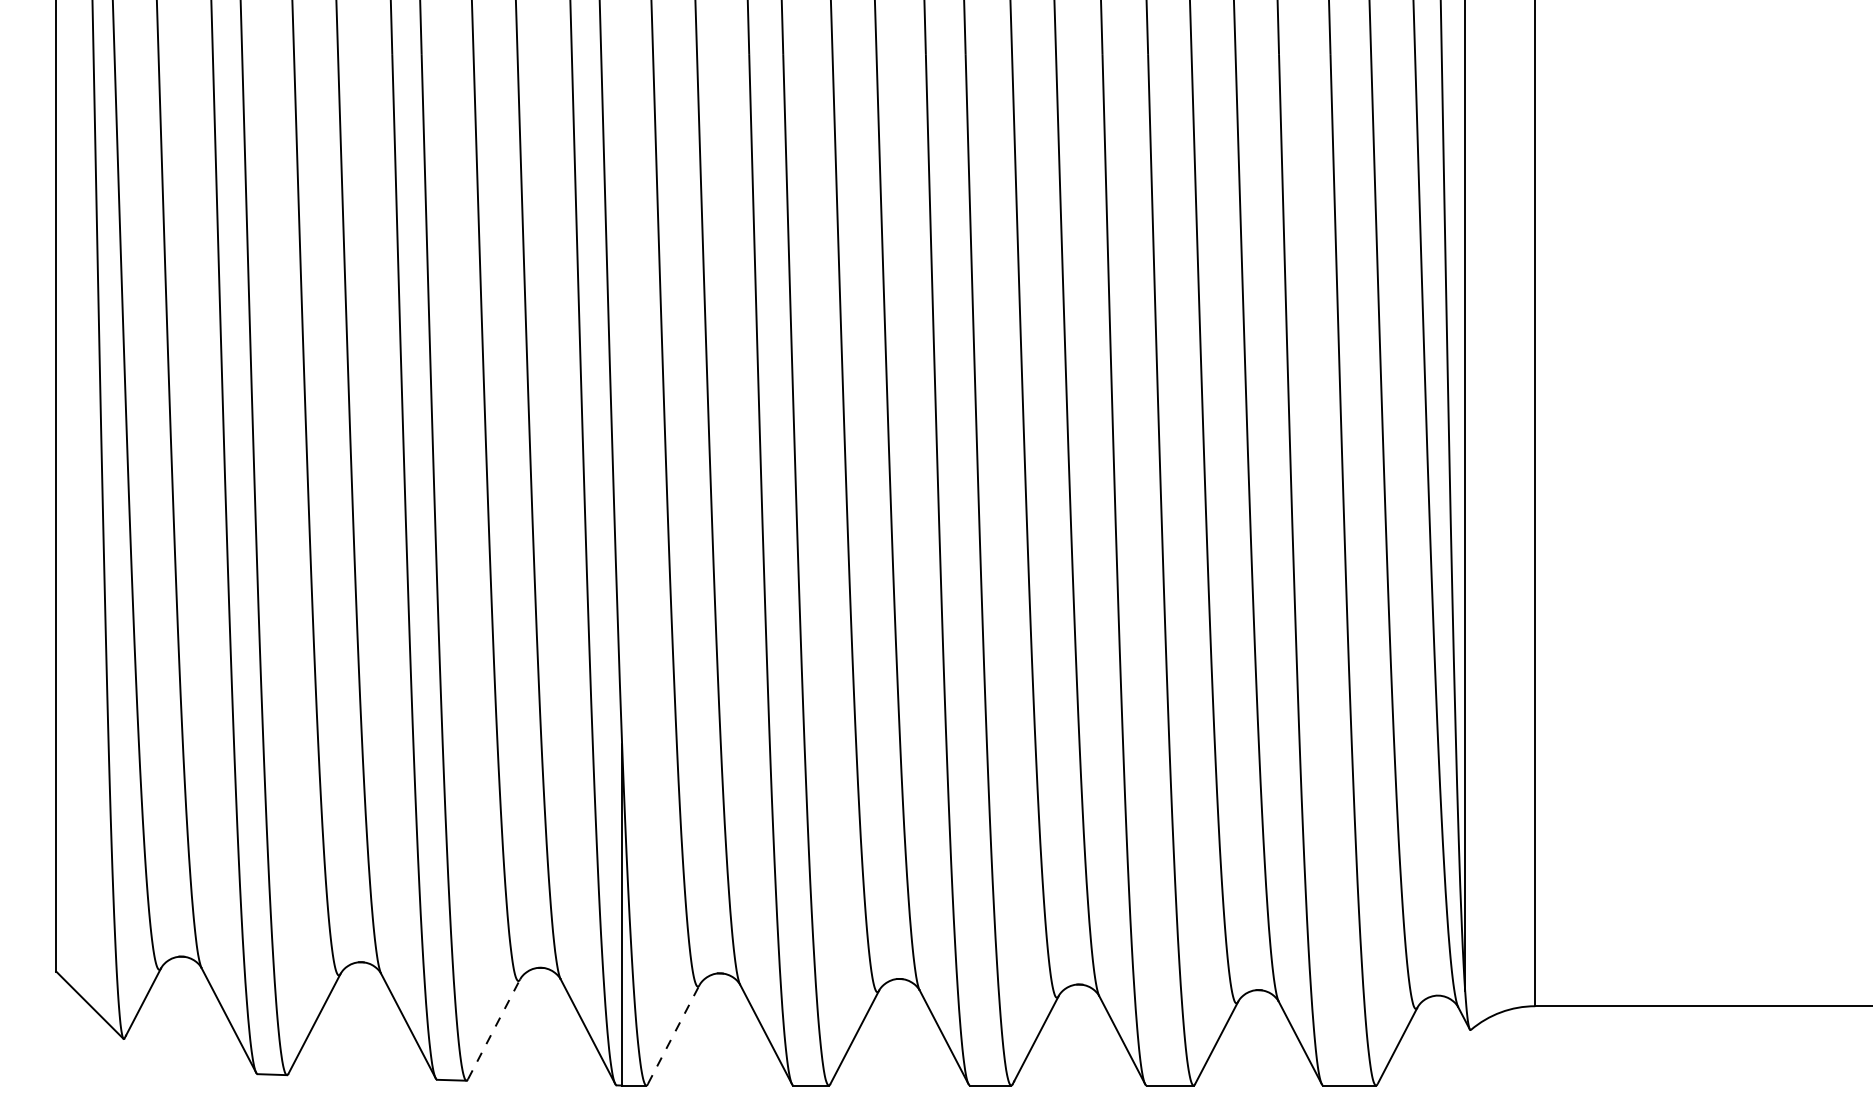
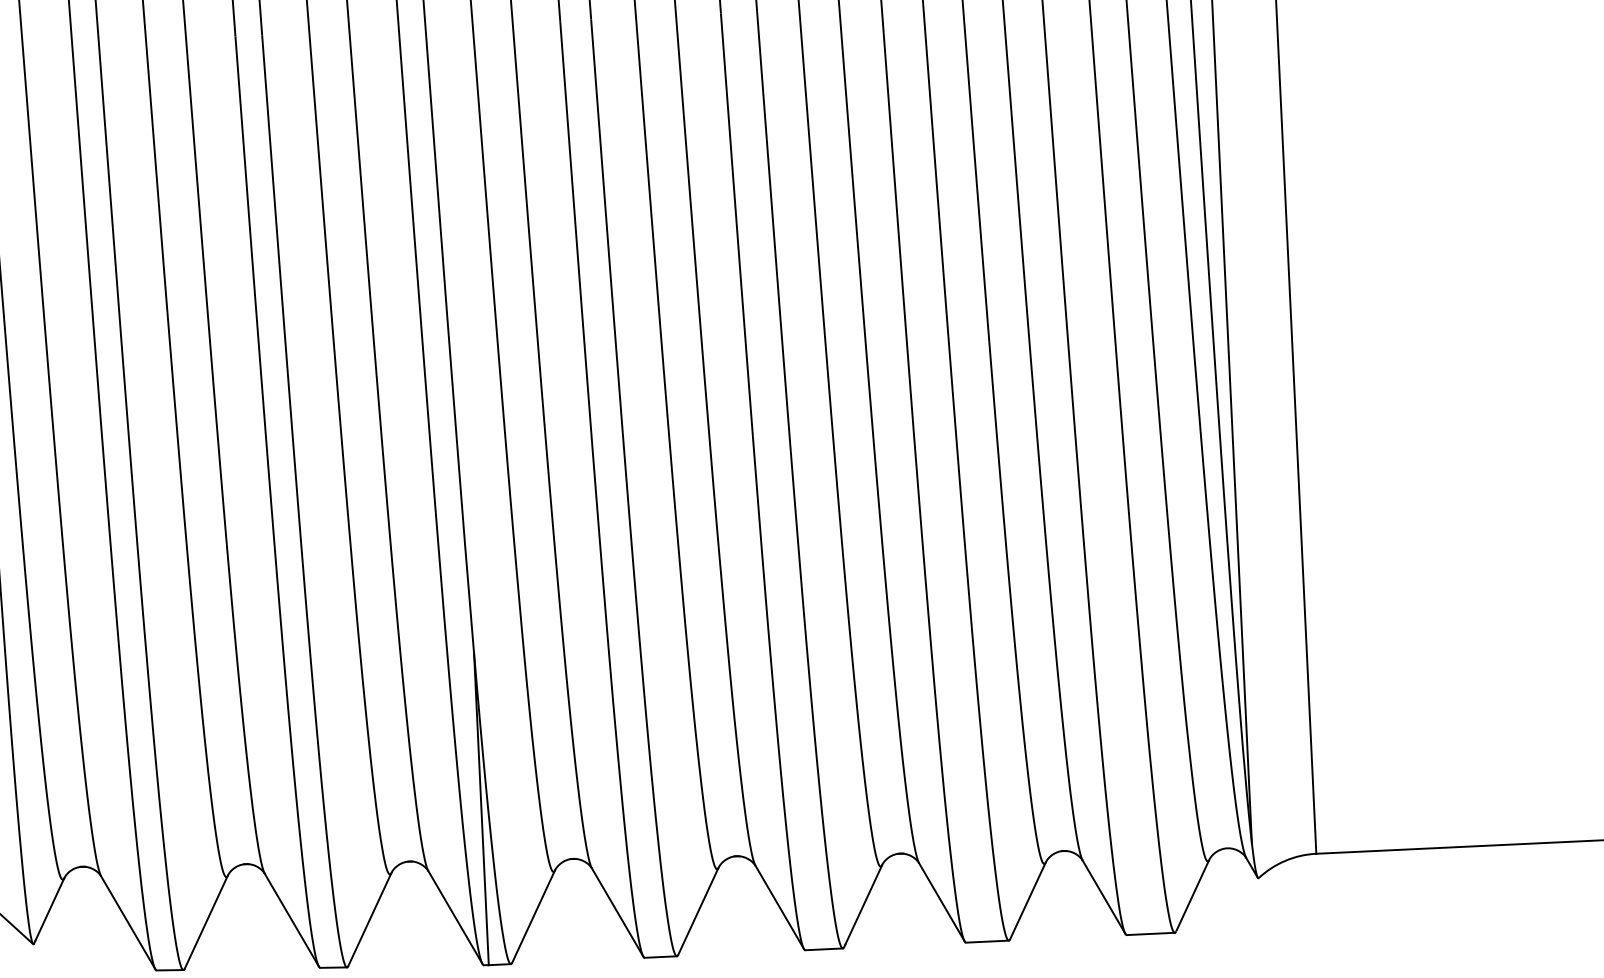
line: (494, 1028) -> (370, 918), dashed -> solid
line: (673, 1034) -> (533, 916), dashed -> solid

